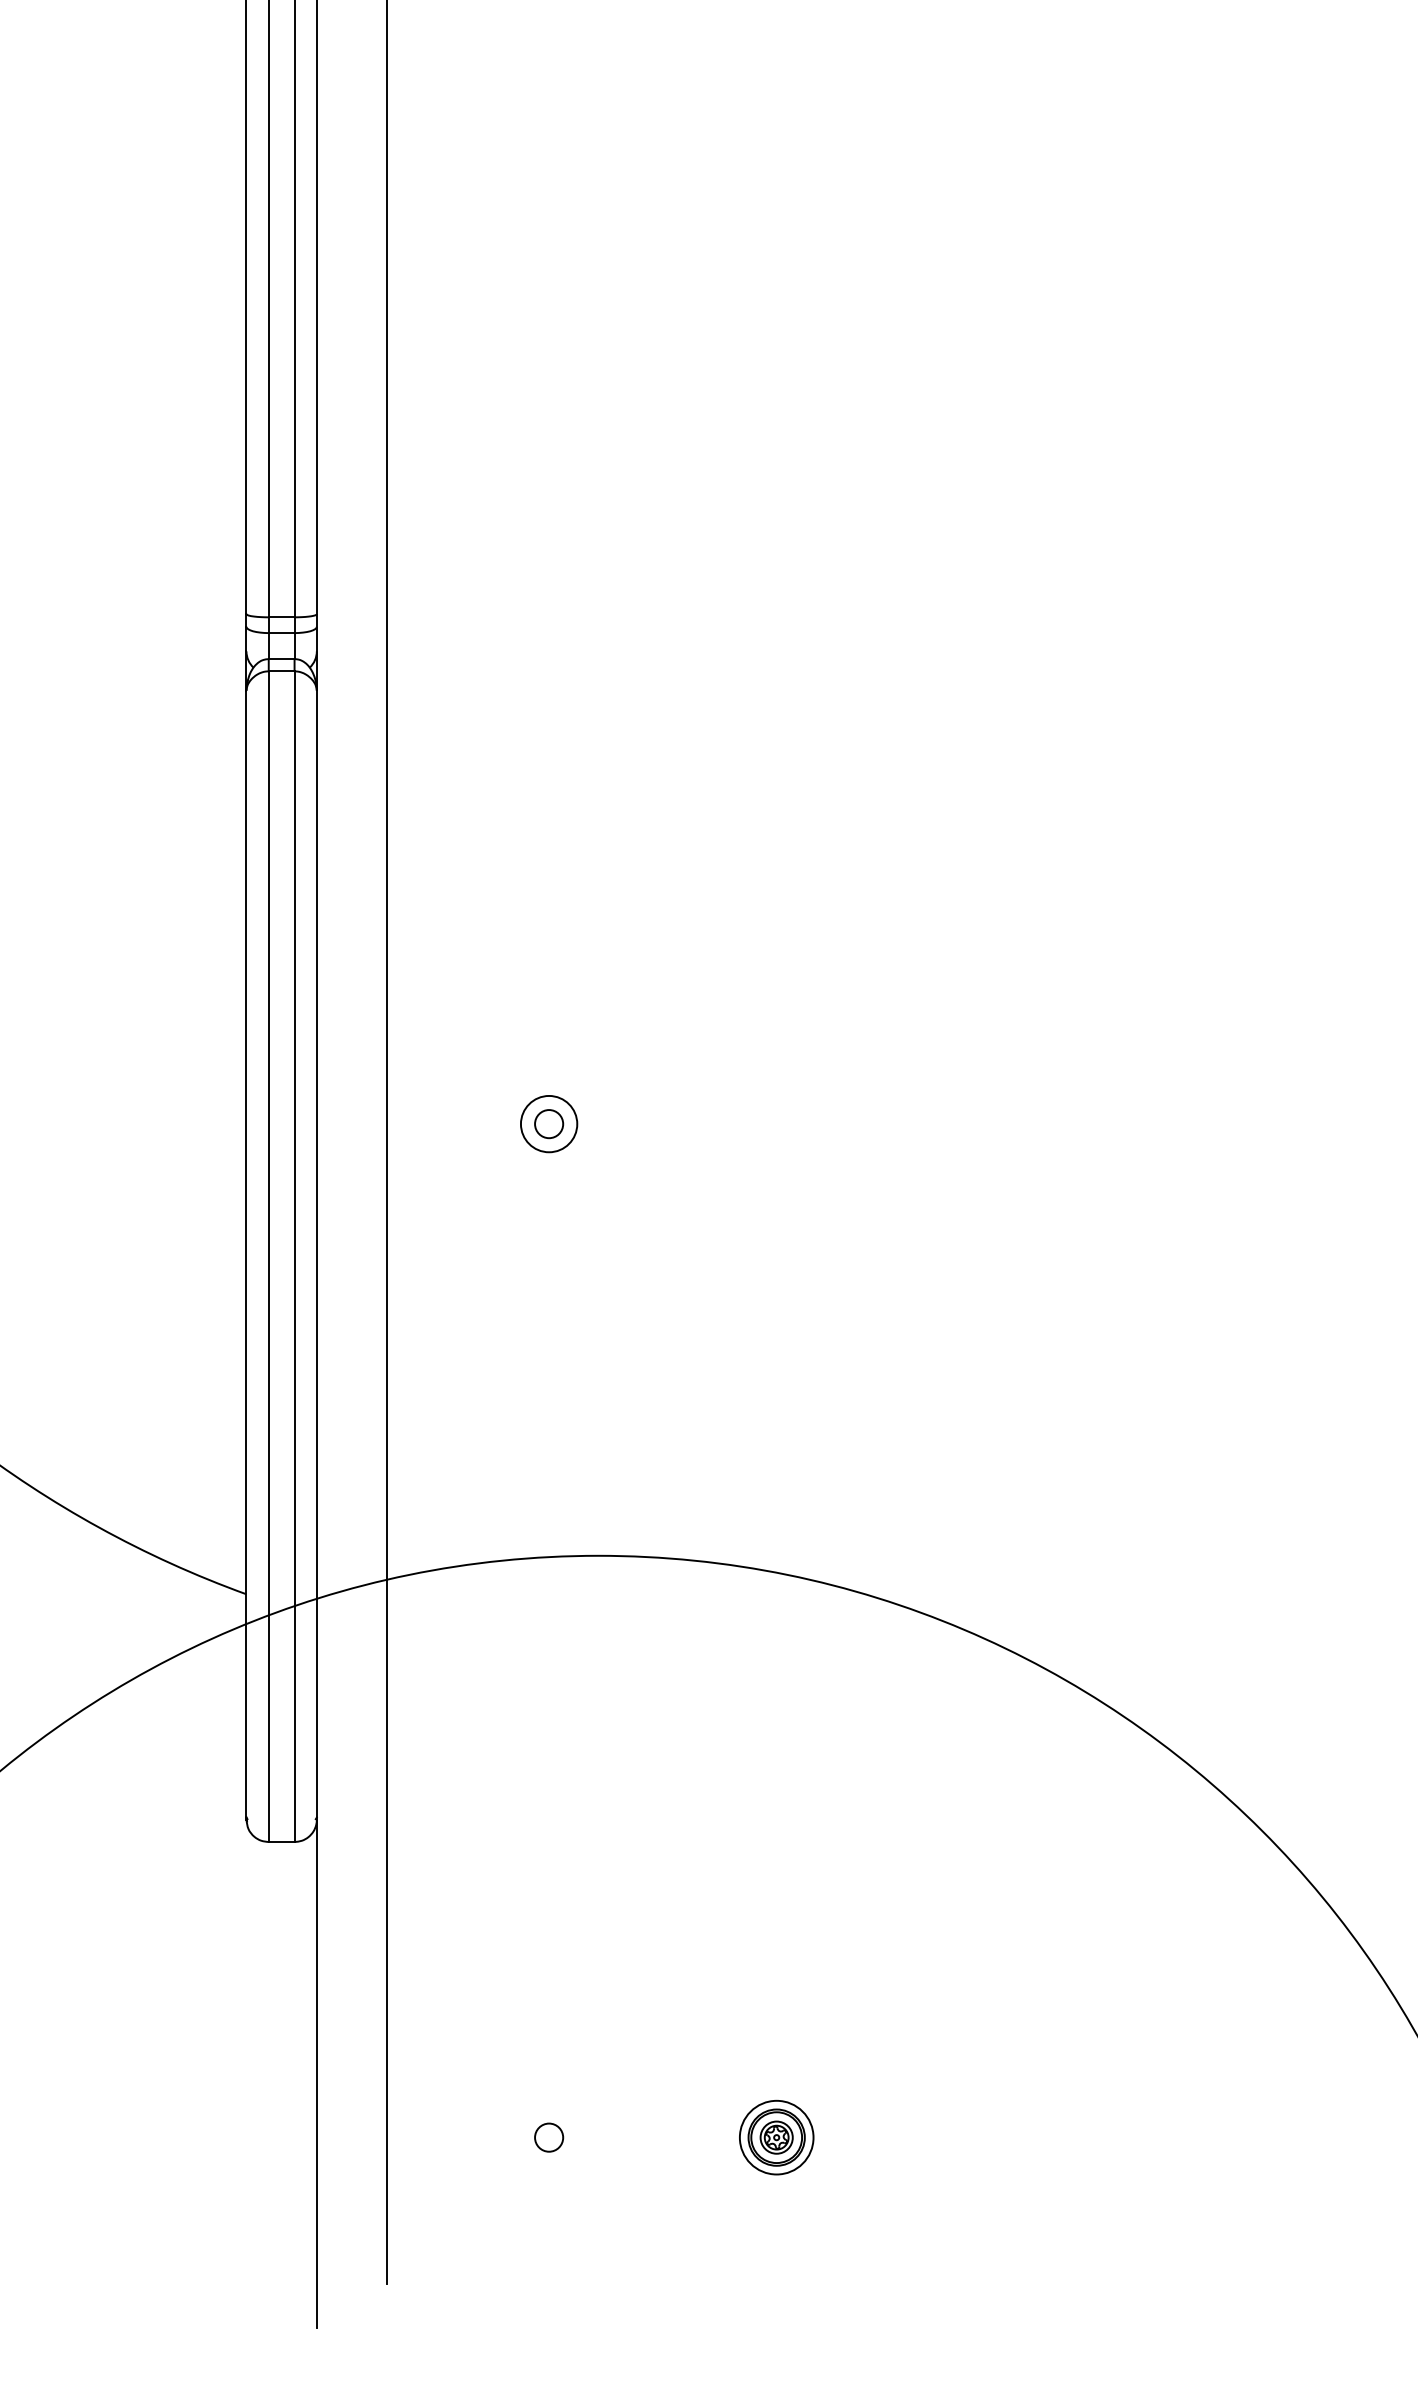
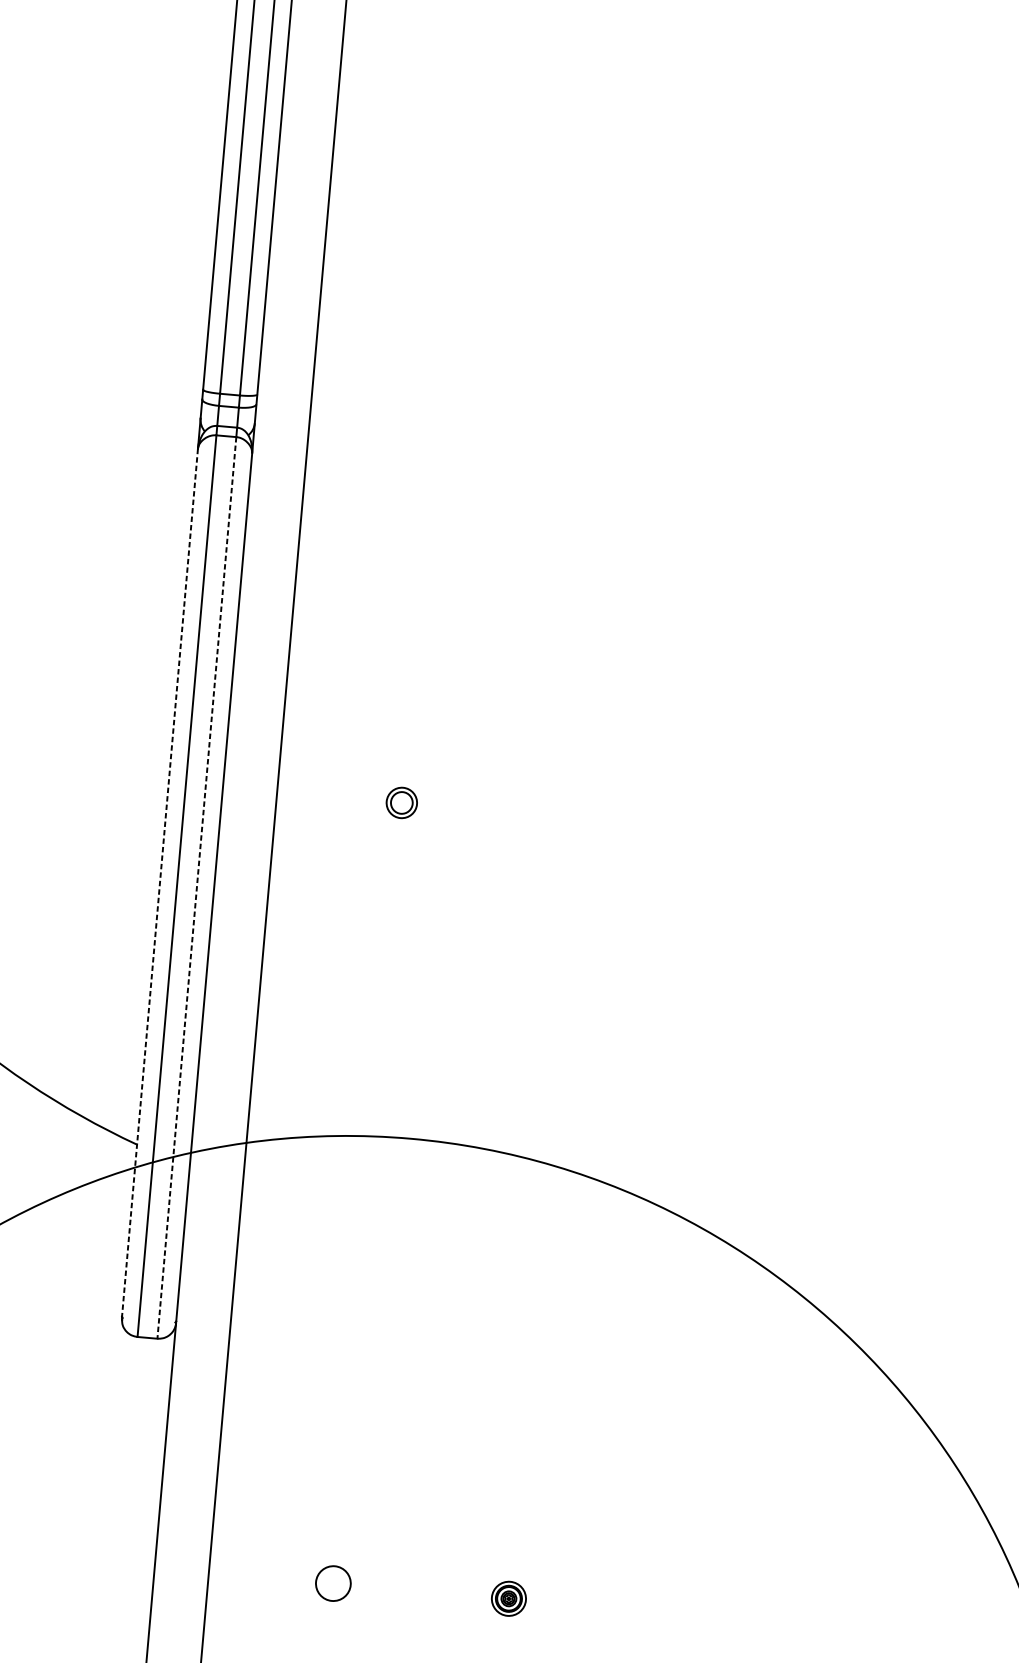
circle: (548, 1123) -> (401, 802), size x0.7
line: (246, 1255) -> (159, 883), solid -> dashed
line: (294, 1257) -> (196, 888), solid -> dashed
circle: (549, 2137) -> (333, 1583), size x1.6
part: (776, 2137) -> (508, 1598), size x0.6

